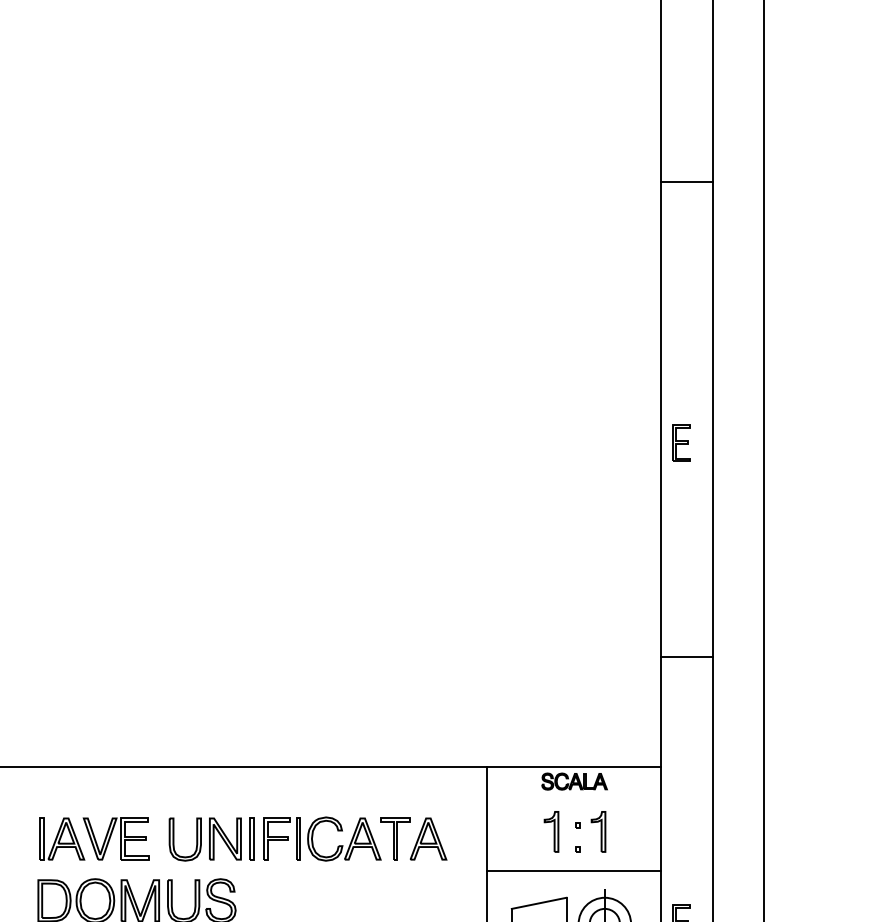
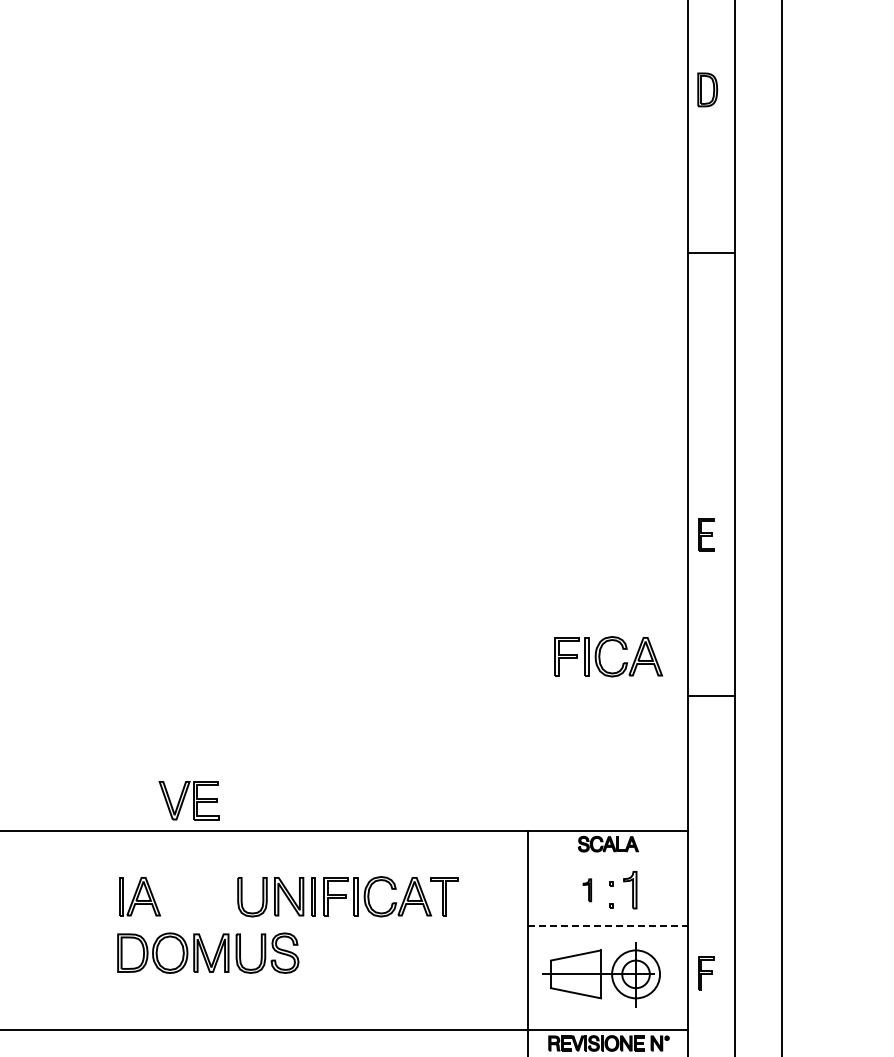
line: (686, 181) -> (710, 252), moved
part: (565, 576) -> (600, 656), added
line: (686, 657) -> (710, 696), moved
part: (551, 832) -> (587, 890), size x0.6
part: (115, 838) -> (188, 800), moved
part: (428, 838) -> (474, 896), removed
line: (573, 870) -> (607, 925), solid -> dashed

